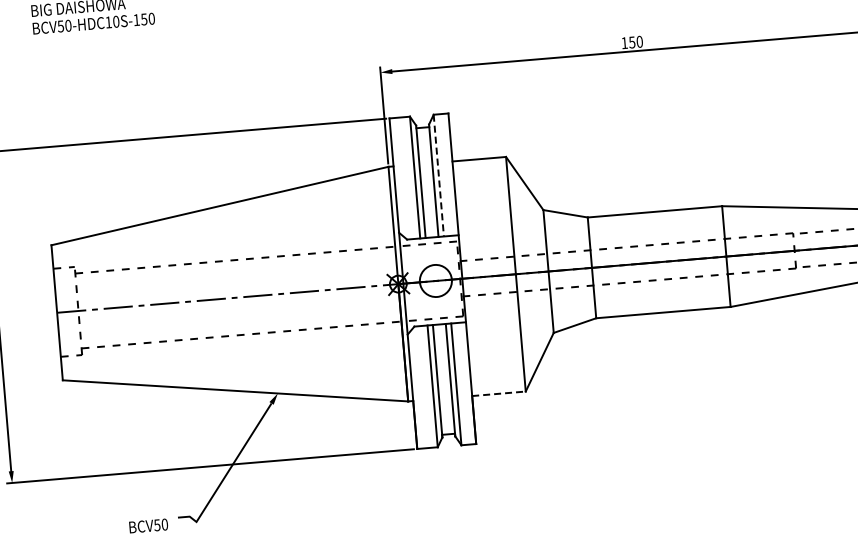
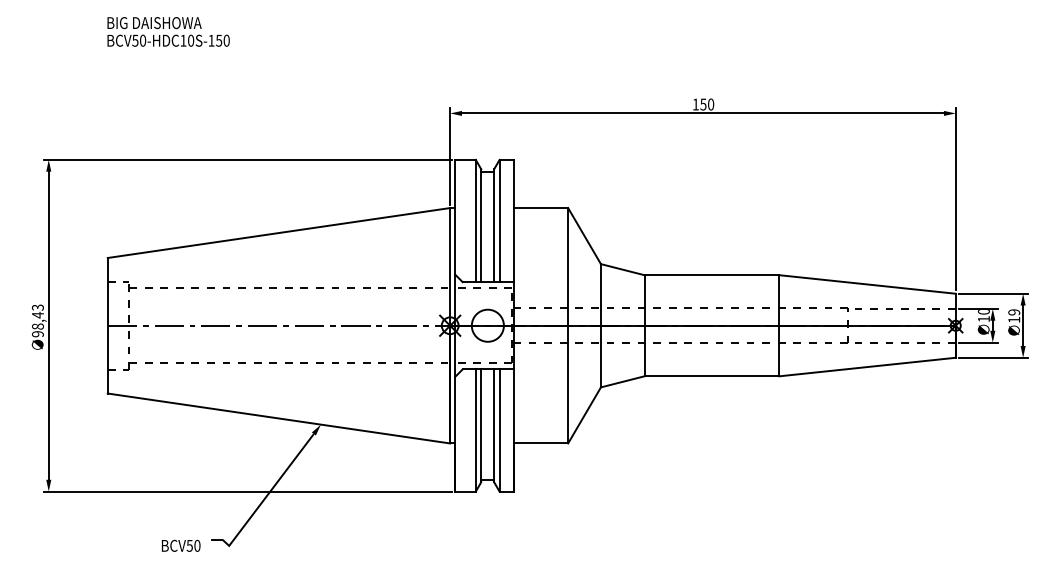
line: (438, 176) -> (499, 221), dashed -> solid
line: (499, 393) -> (541, 443), dashed -> solid

